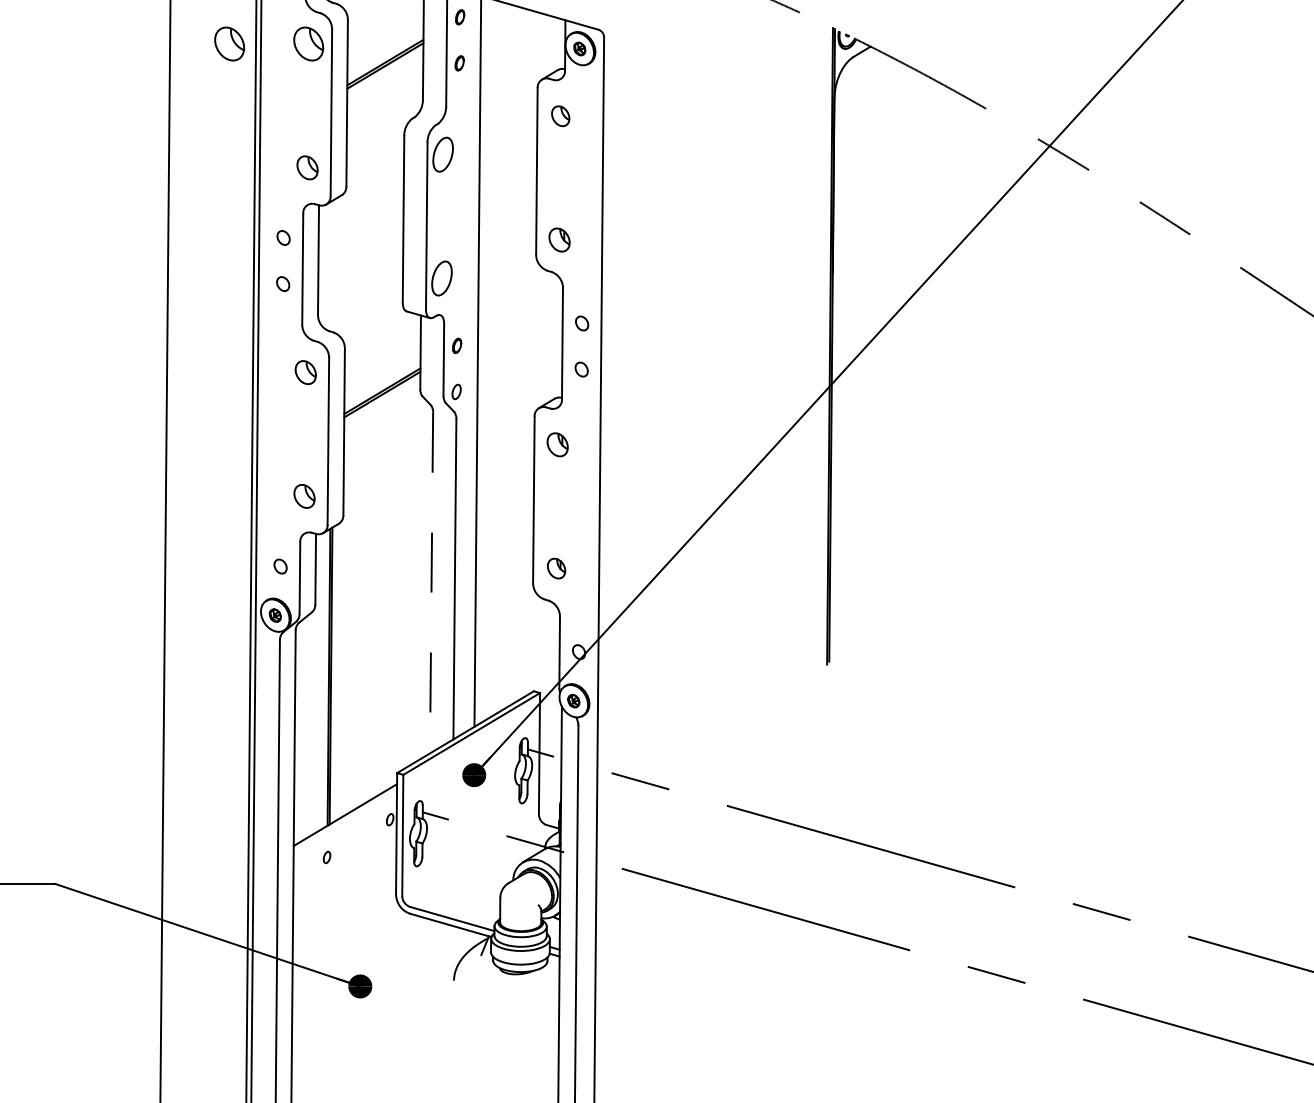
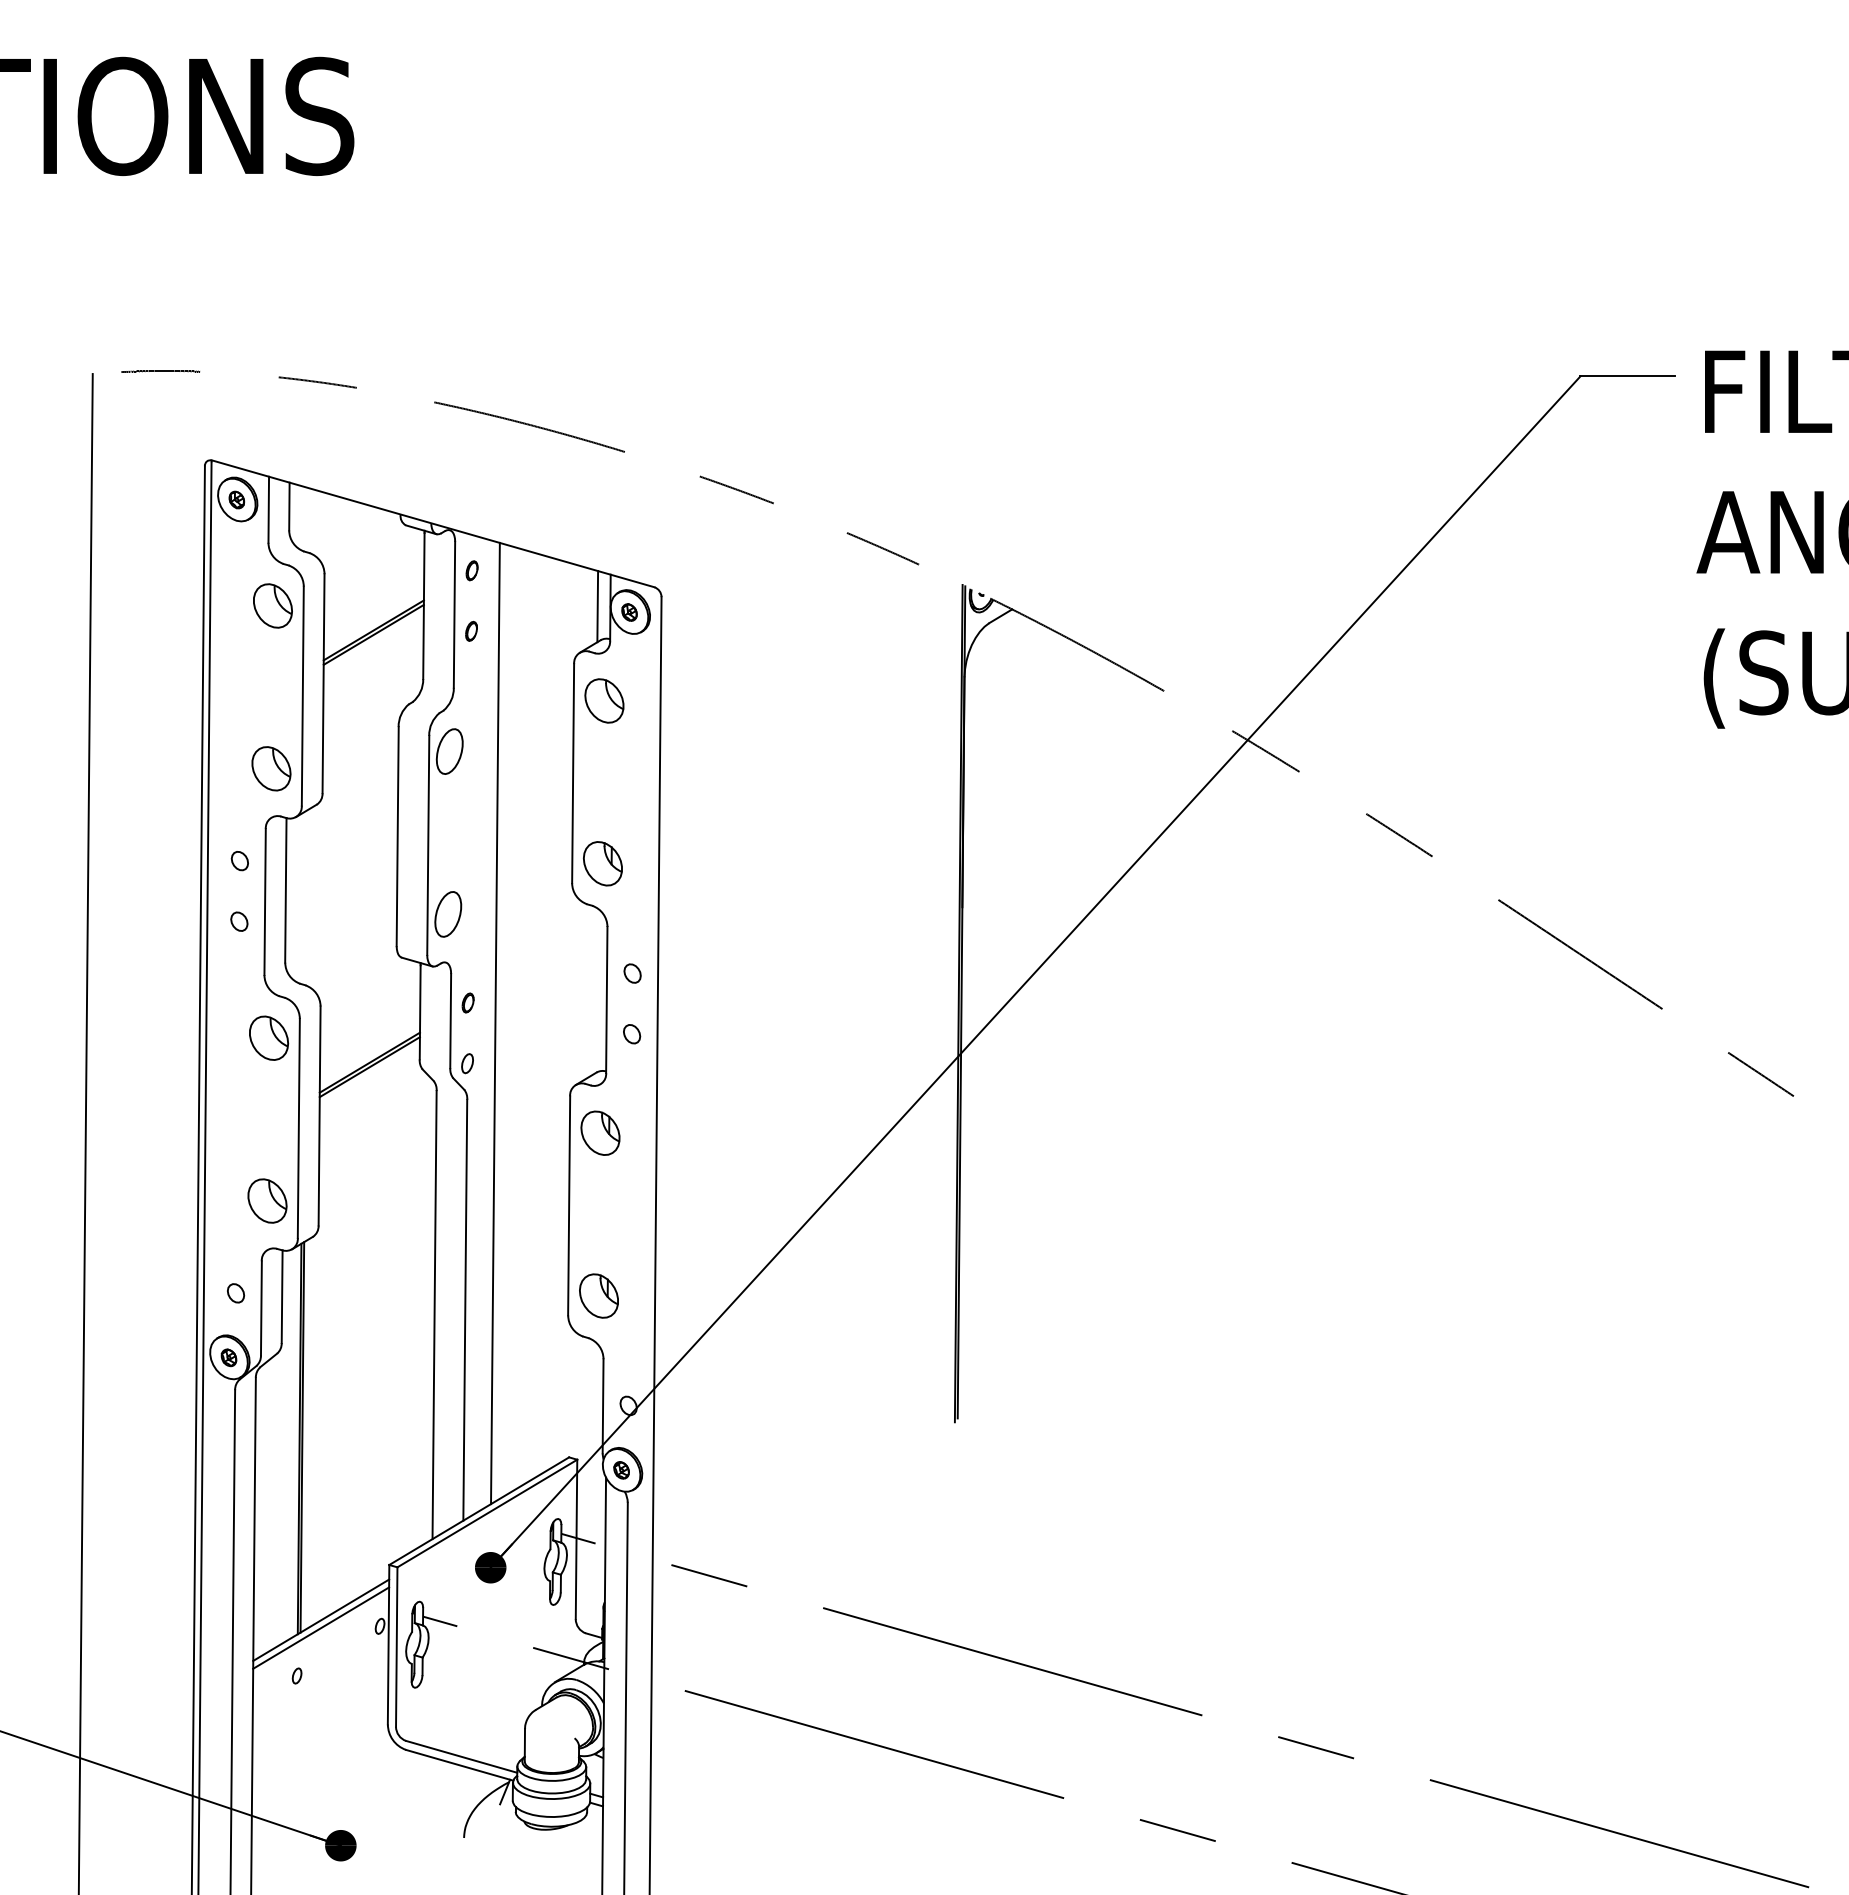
part: (229, 43) -> (168, 605), removed
line: (555, 44) -> (597, 606), added
part: (560, 115) -> (604, 700), size x1.67
part: (307, 167) -> (271, 768), size x1.43
part: (559, 239) -> (602, 863), size x1.43
part: (306, 372) -> (269, 1037), size x1.43
part: (557, 444) -> (600, 1132), size x1.43
part: (304, 496) -> (267, 1200), size x1.43
part: (556, 568) -> (598, 1295), size x1.67
line: (431, 583) -> (434, 1315), dashed -> solid
line: (345, 820) -> (321, 1627), added

